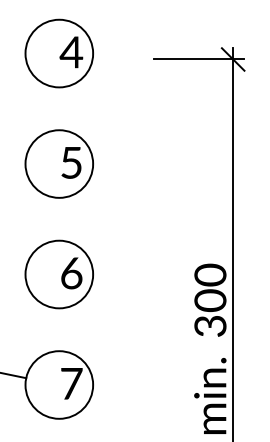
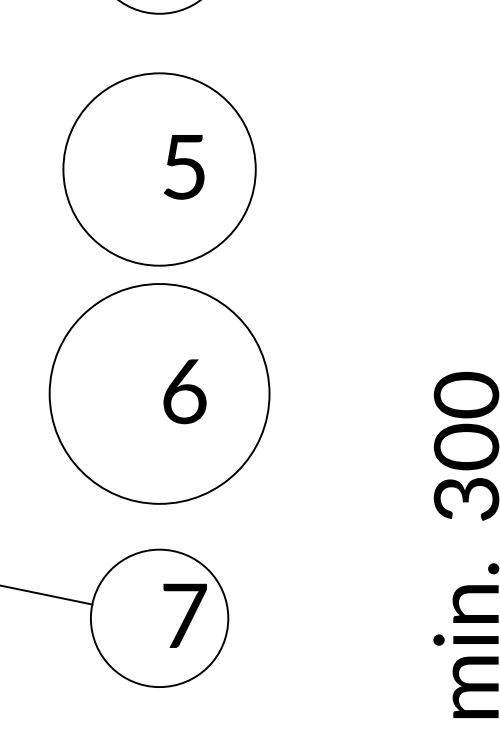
circle: (59, 163) -> (159, 168), size x1.4
circle: (59, 274) -> (159, 393), size x1.6

